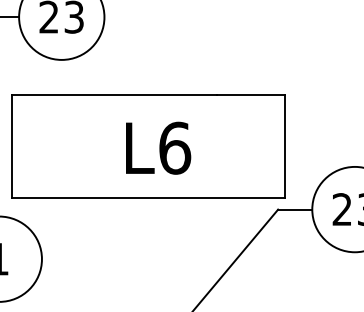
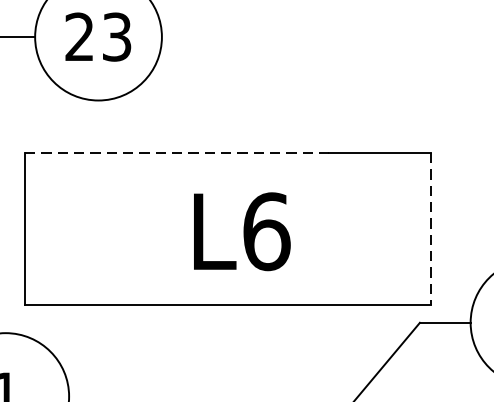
line: (115, 95) -> (178, 153), solid -> dashed
line: (285, 146) -> (430, 229), solid -> dashed

